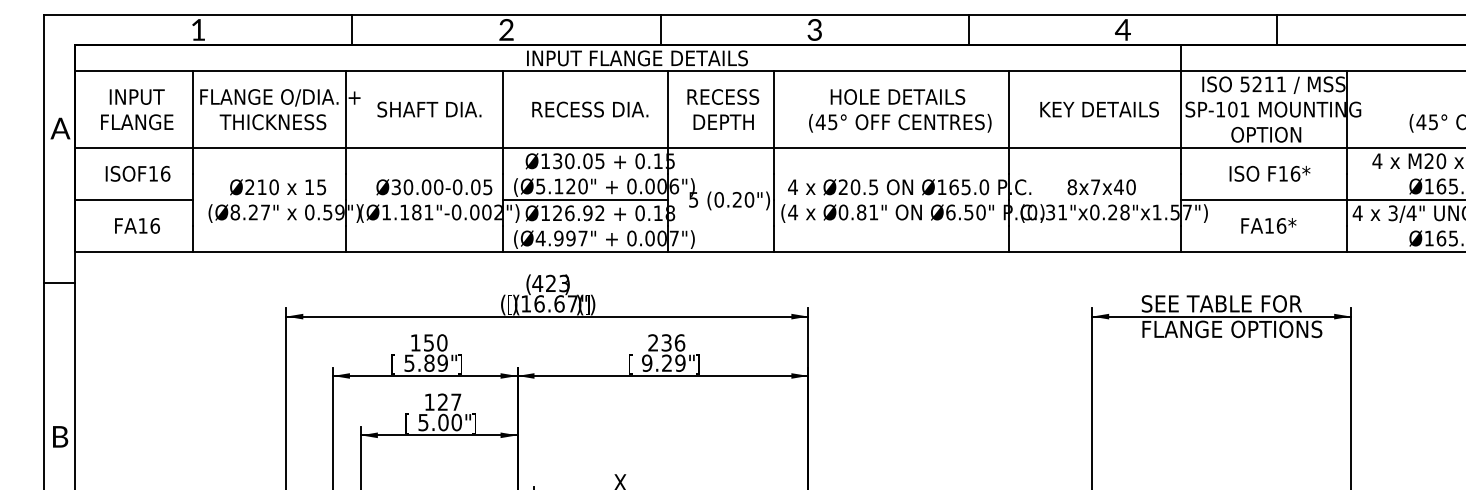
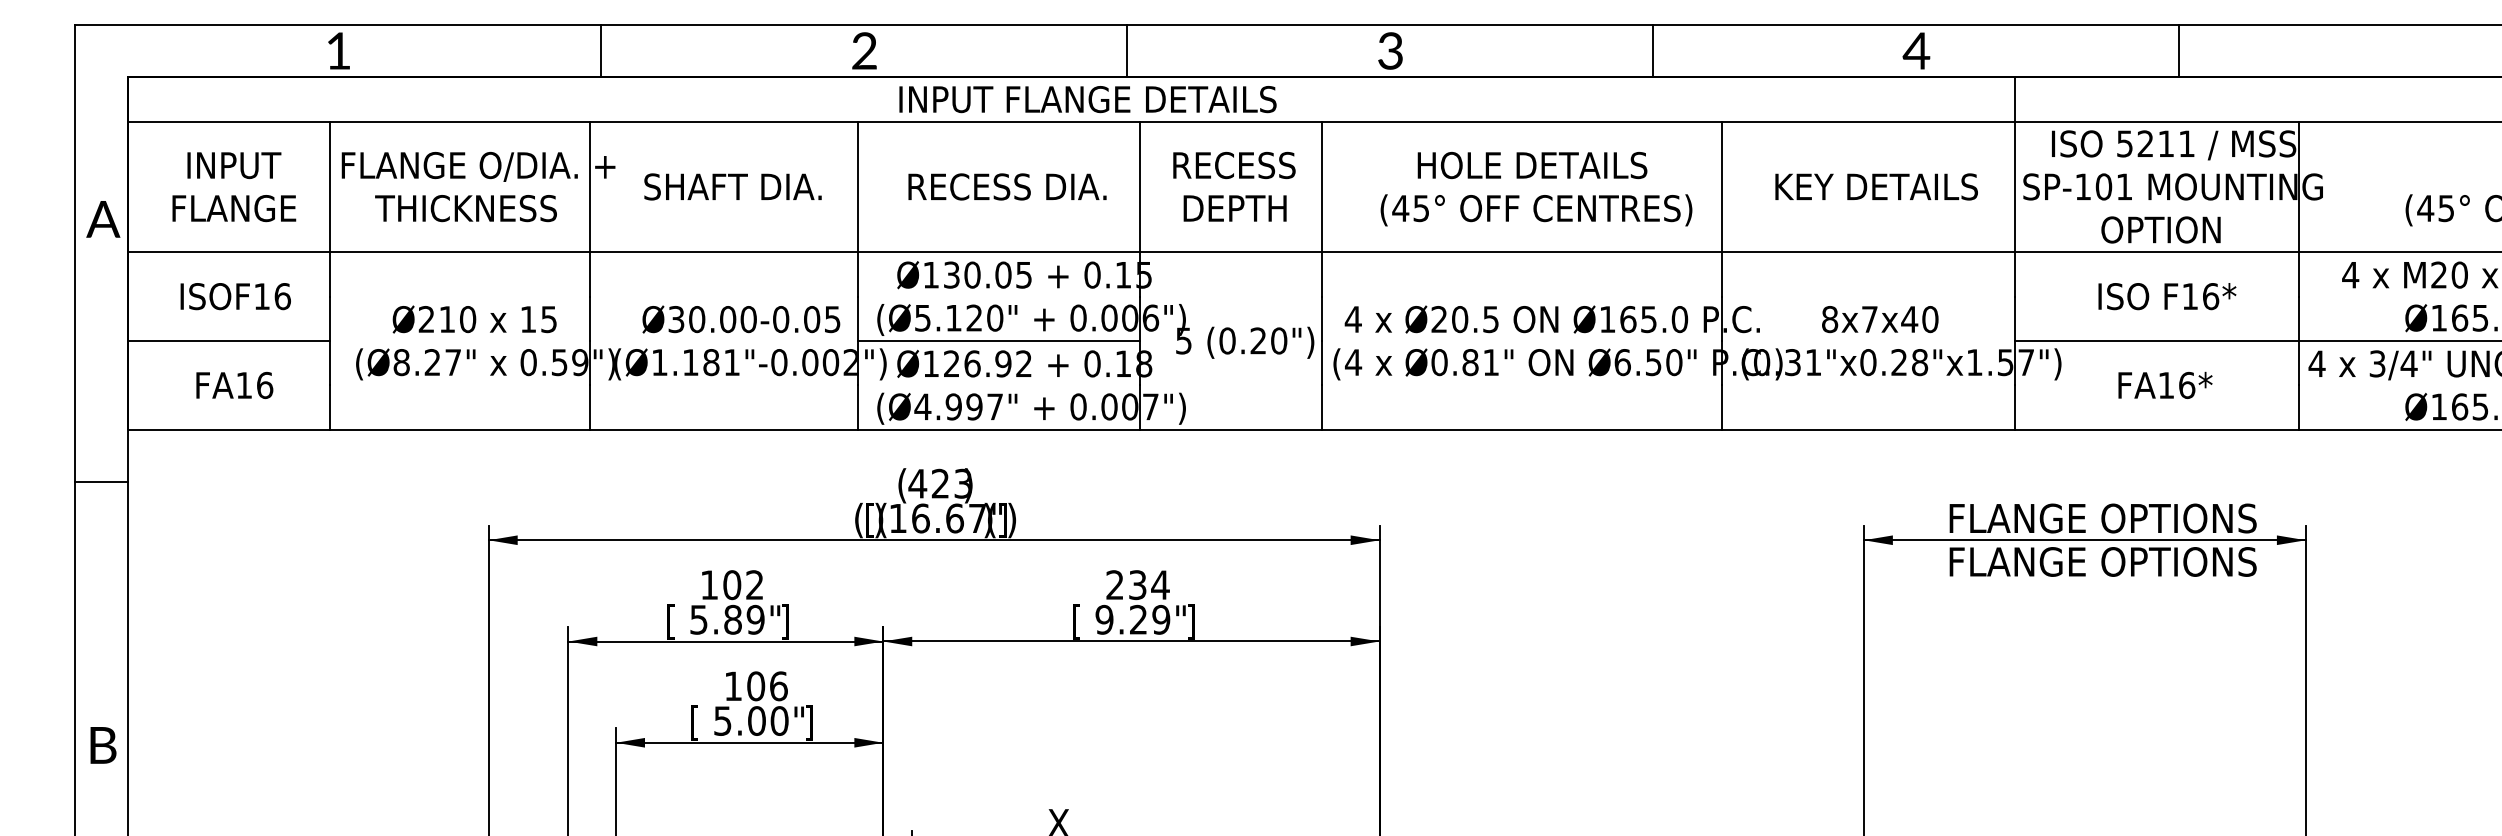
text: (1231, 303) -> (2101, 517), SEE TABLE FOR -> FLANGE OPTIONS
text: (435, 342) -> (743, 584), 150 -> 102
text: (679, 342) -> (1159, 584), 236 -> 234
text: (449, 401) -> (767, 685), 127 -> 106

